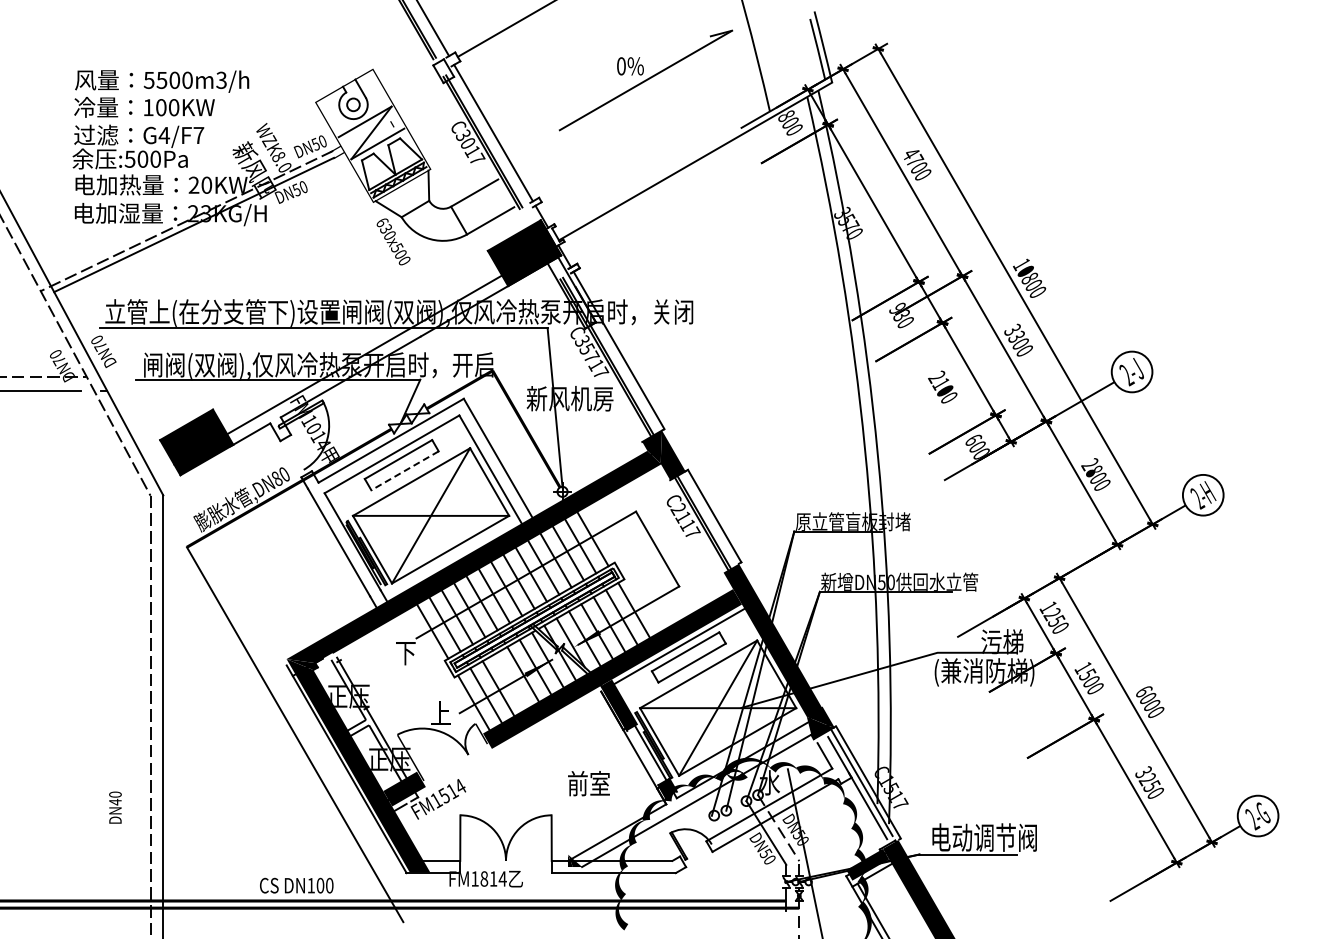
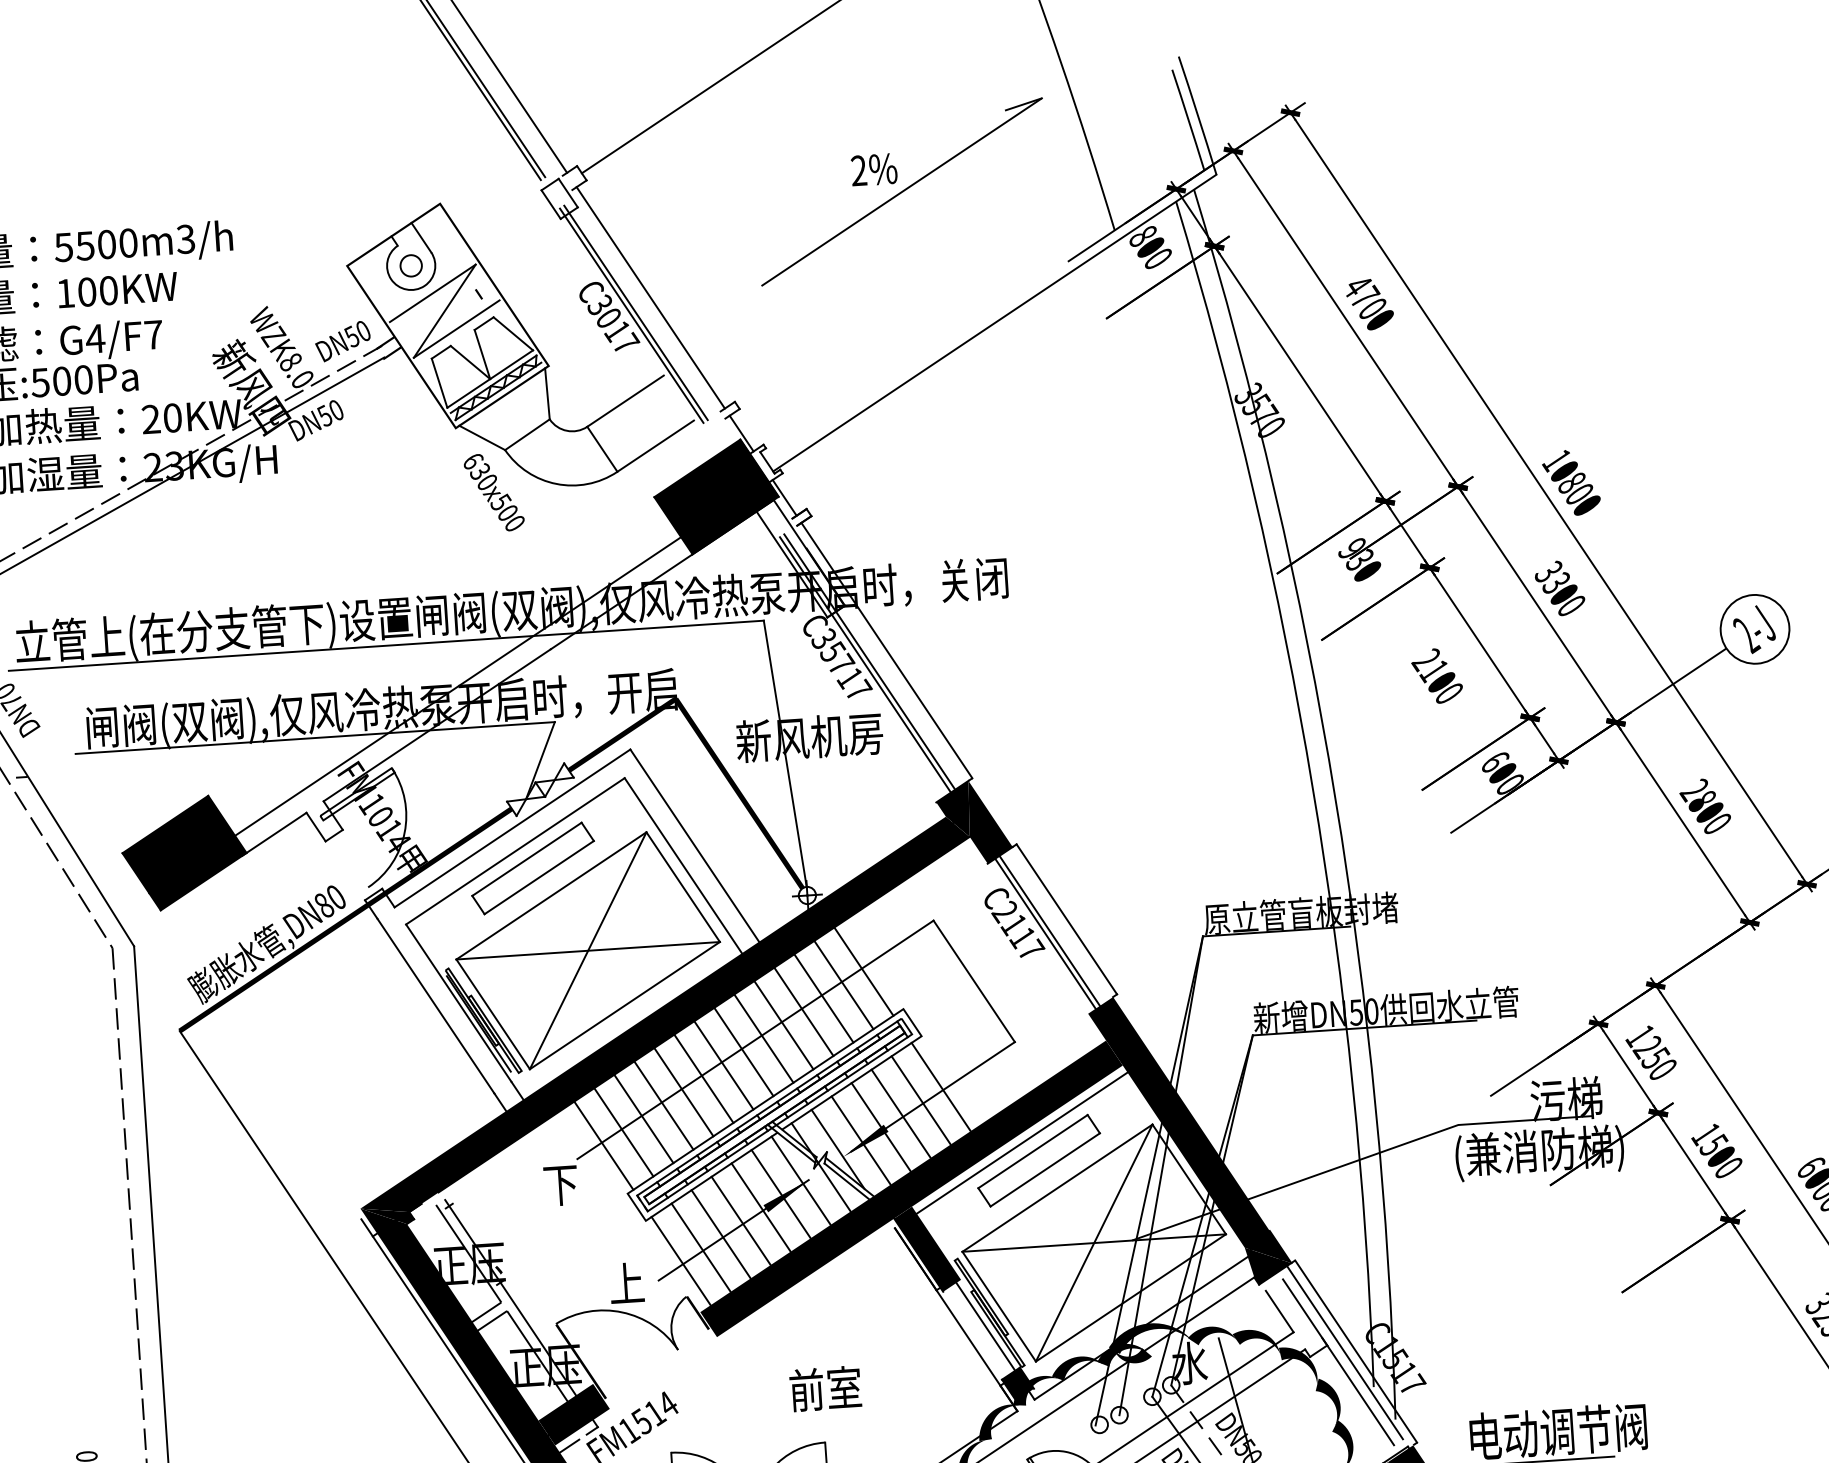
text: (621, 66) -> (859, 171), 0% -> 2%
line: (405, 470) -> (539, 877), dashed -> solid
line: (510, 681) -> (740, 1221), added
text: (588, 783) -> (824, 1388), moved

